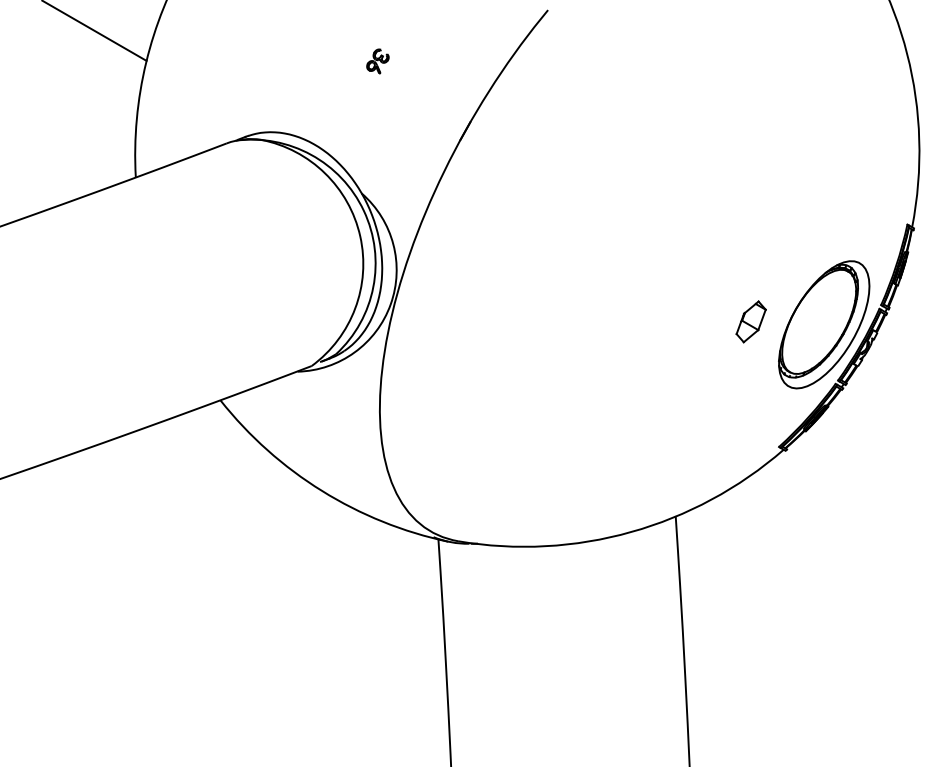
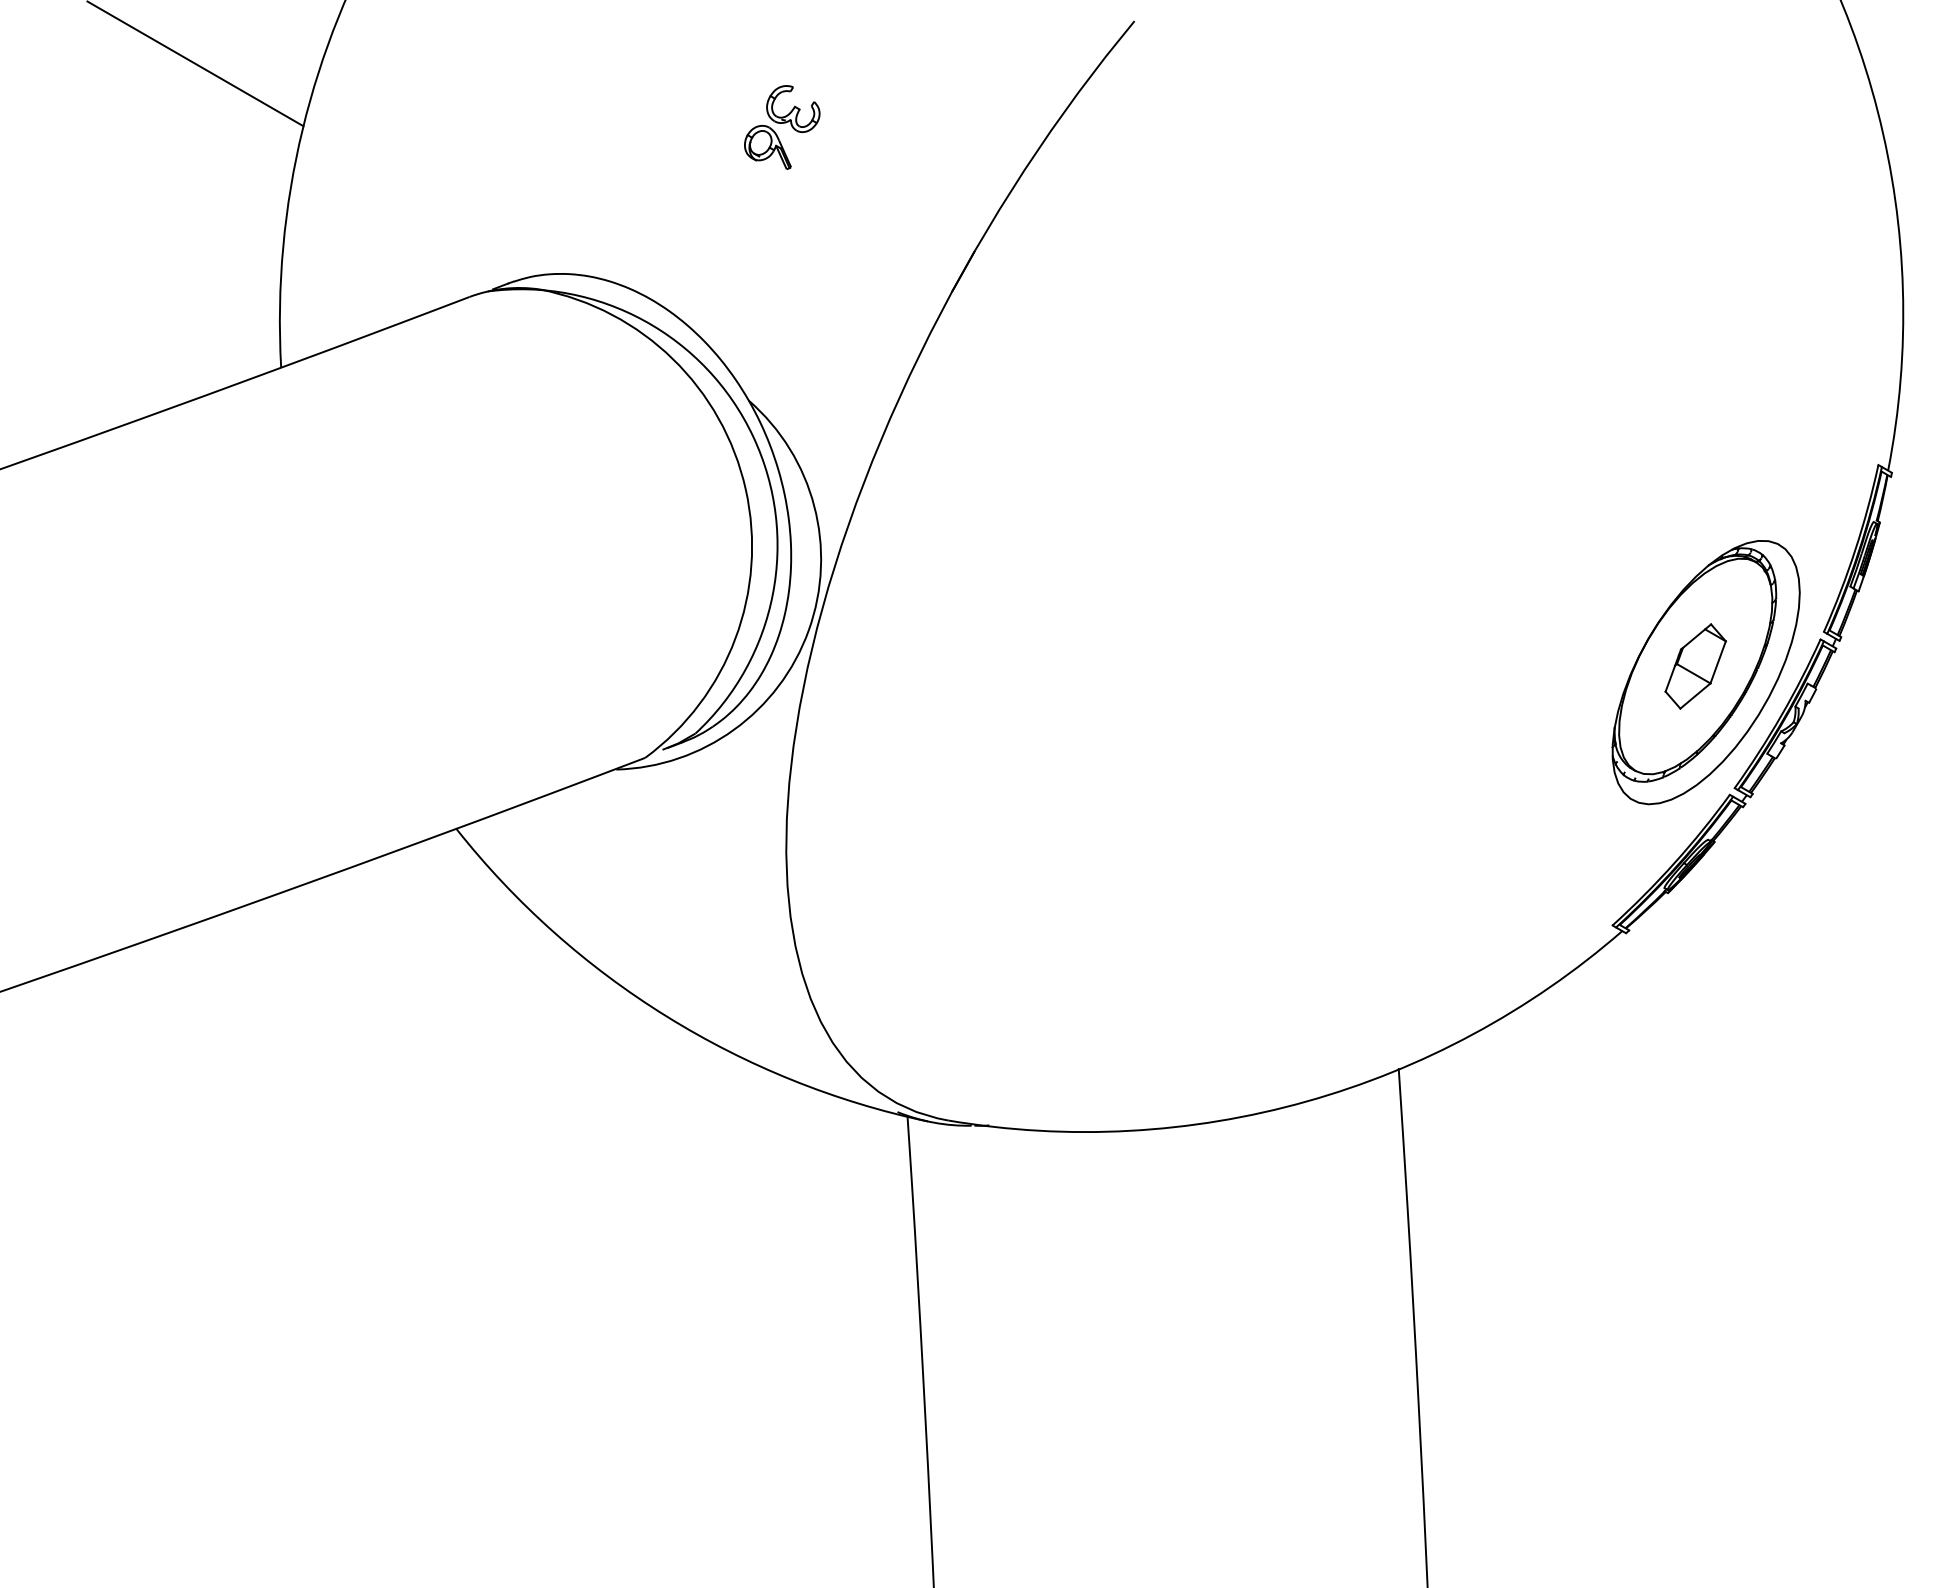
part: (377, 61) -> (781, 127), size x1.67
part: (750, 321) -> (1694, 665), moved

